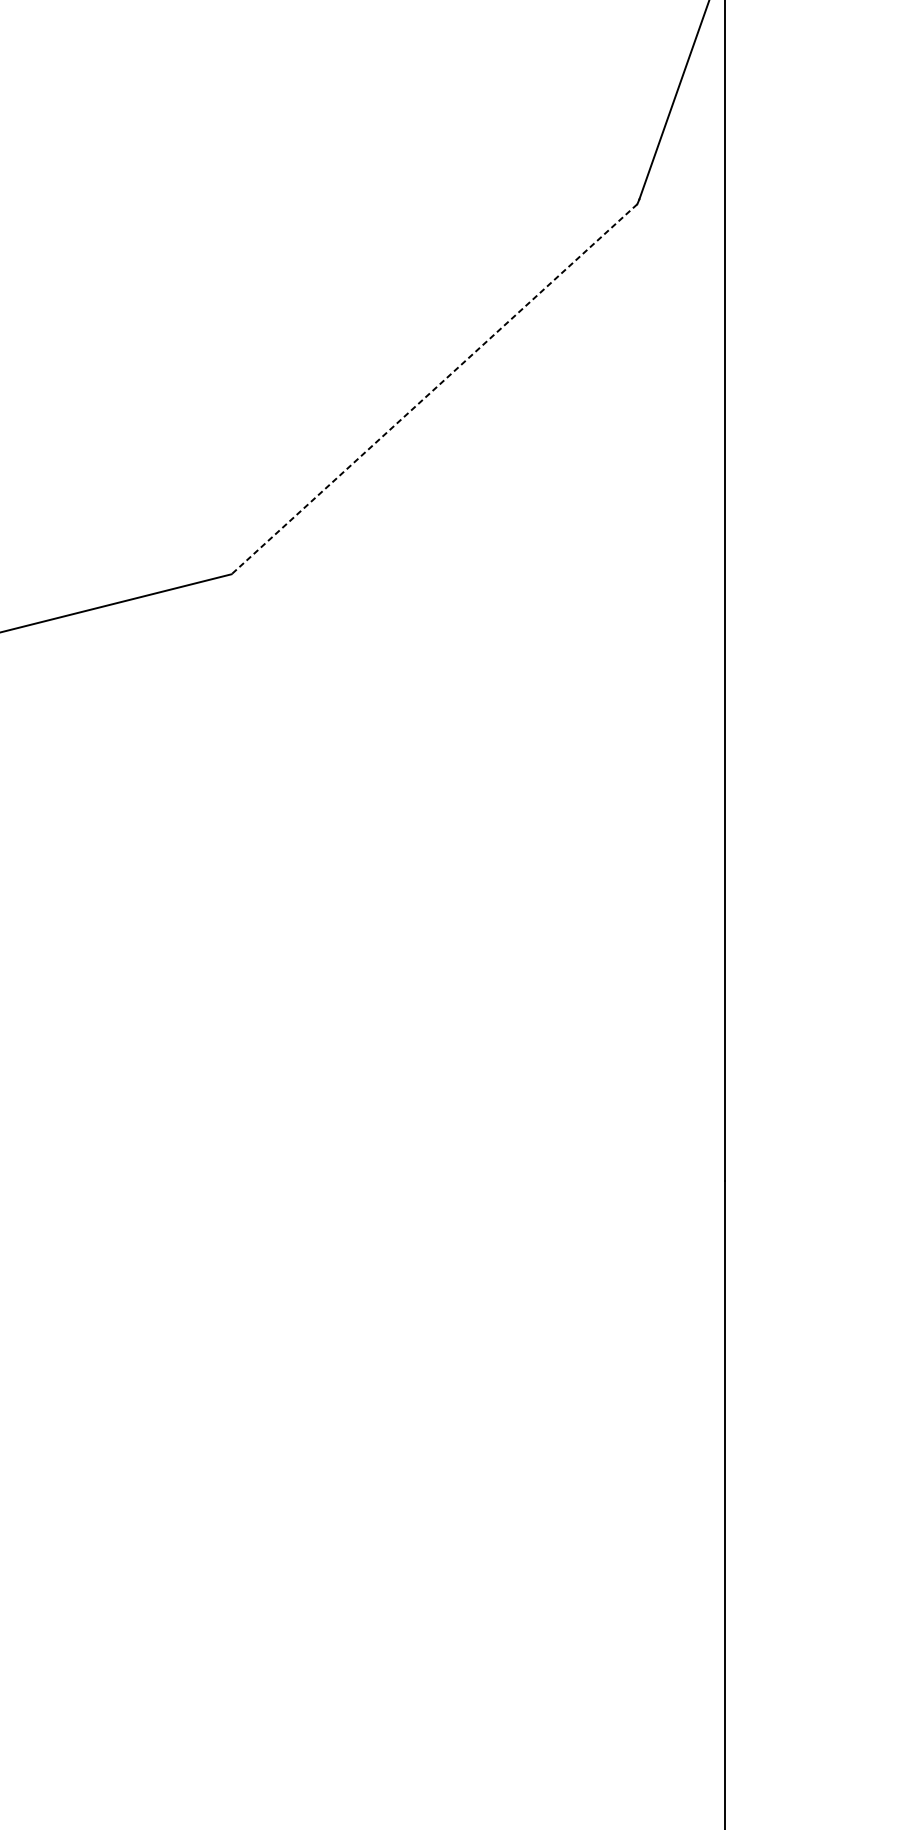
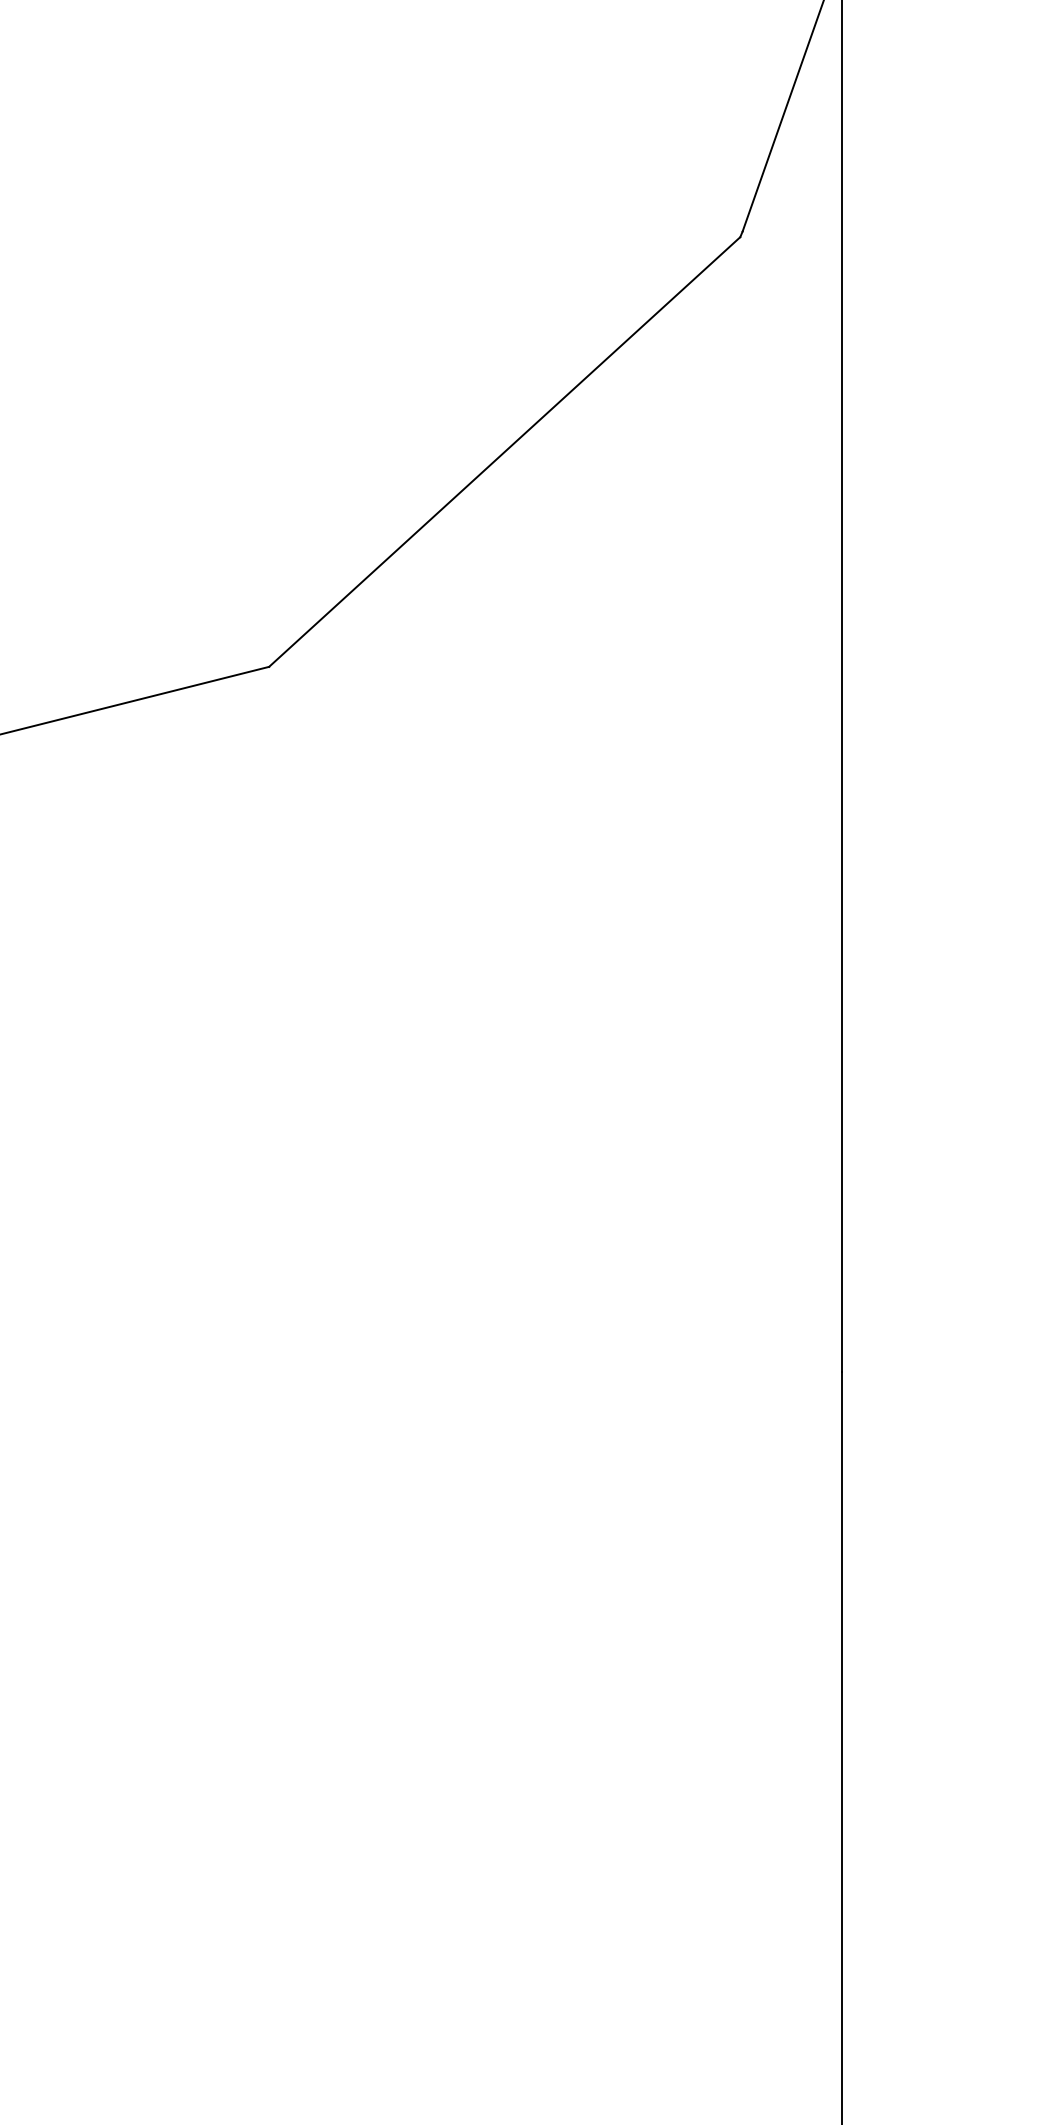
line: (434, 389) -> (504, 452), dashed -> solid

